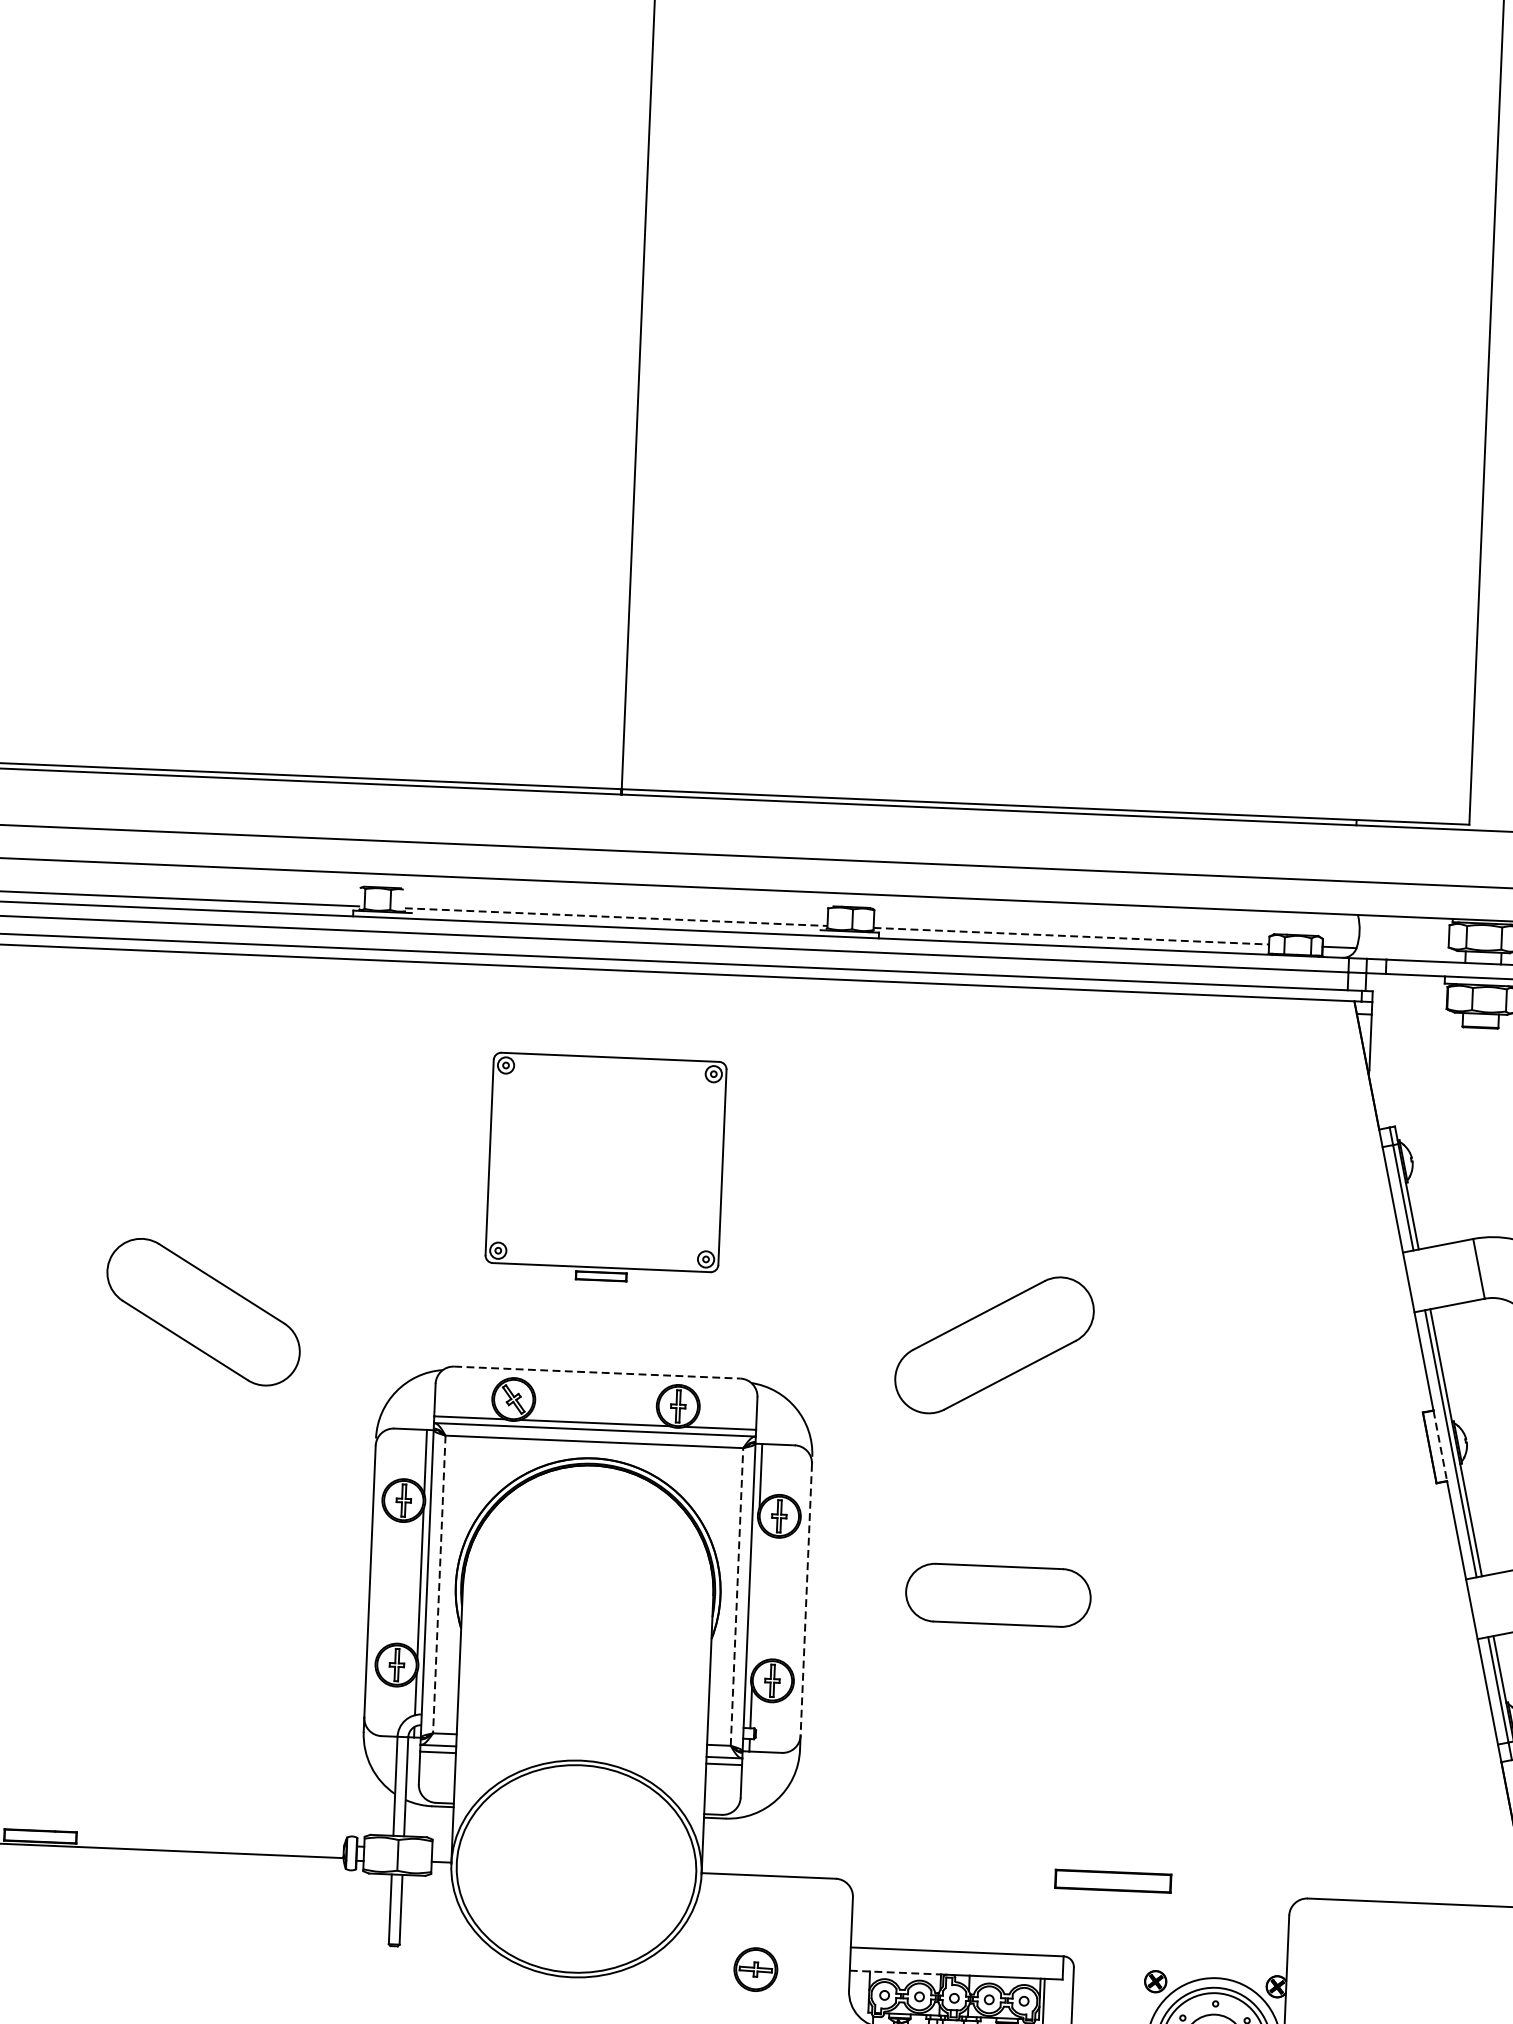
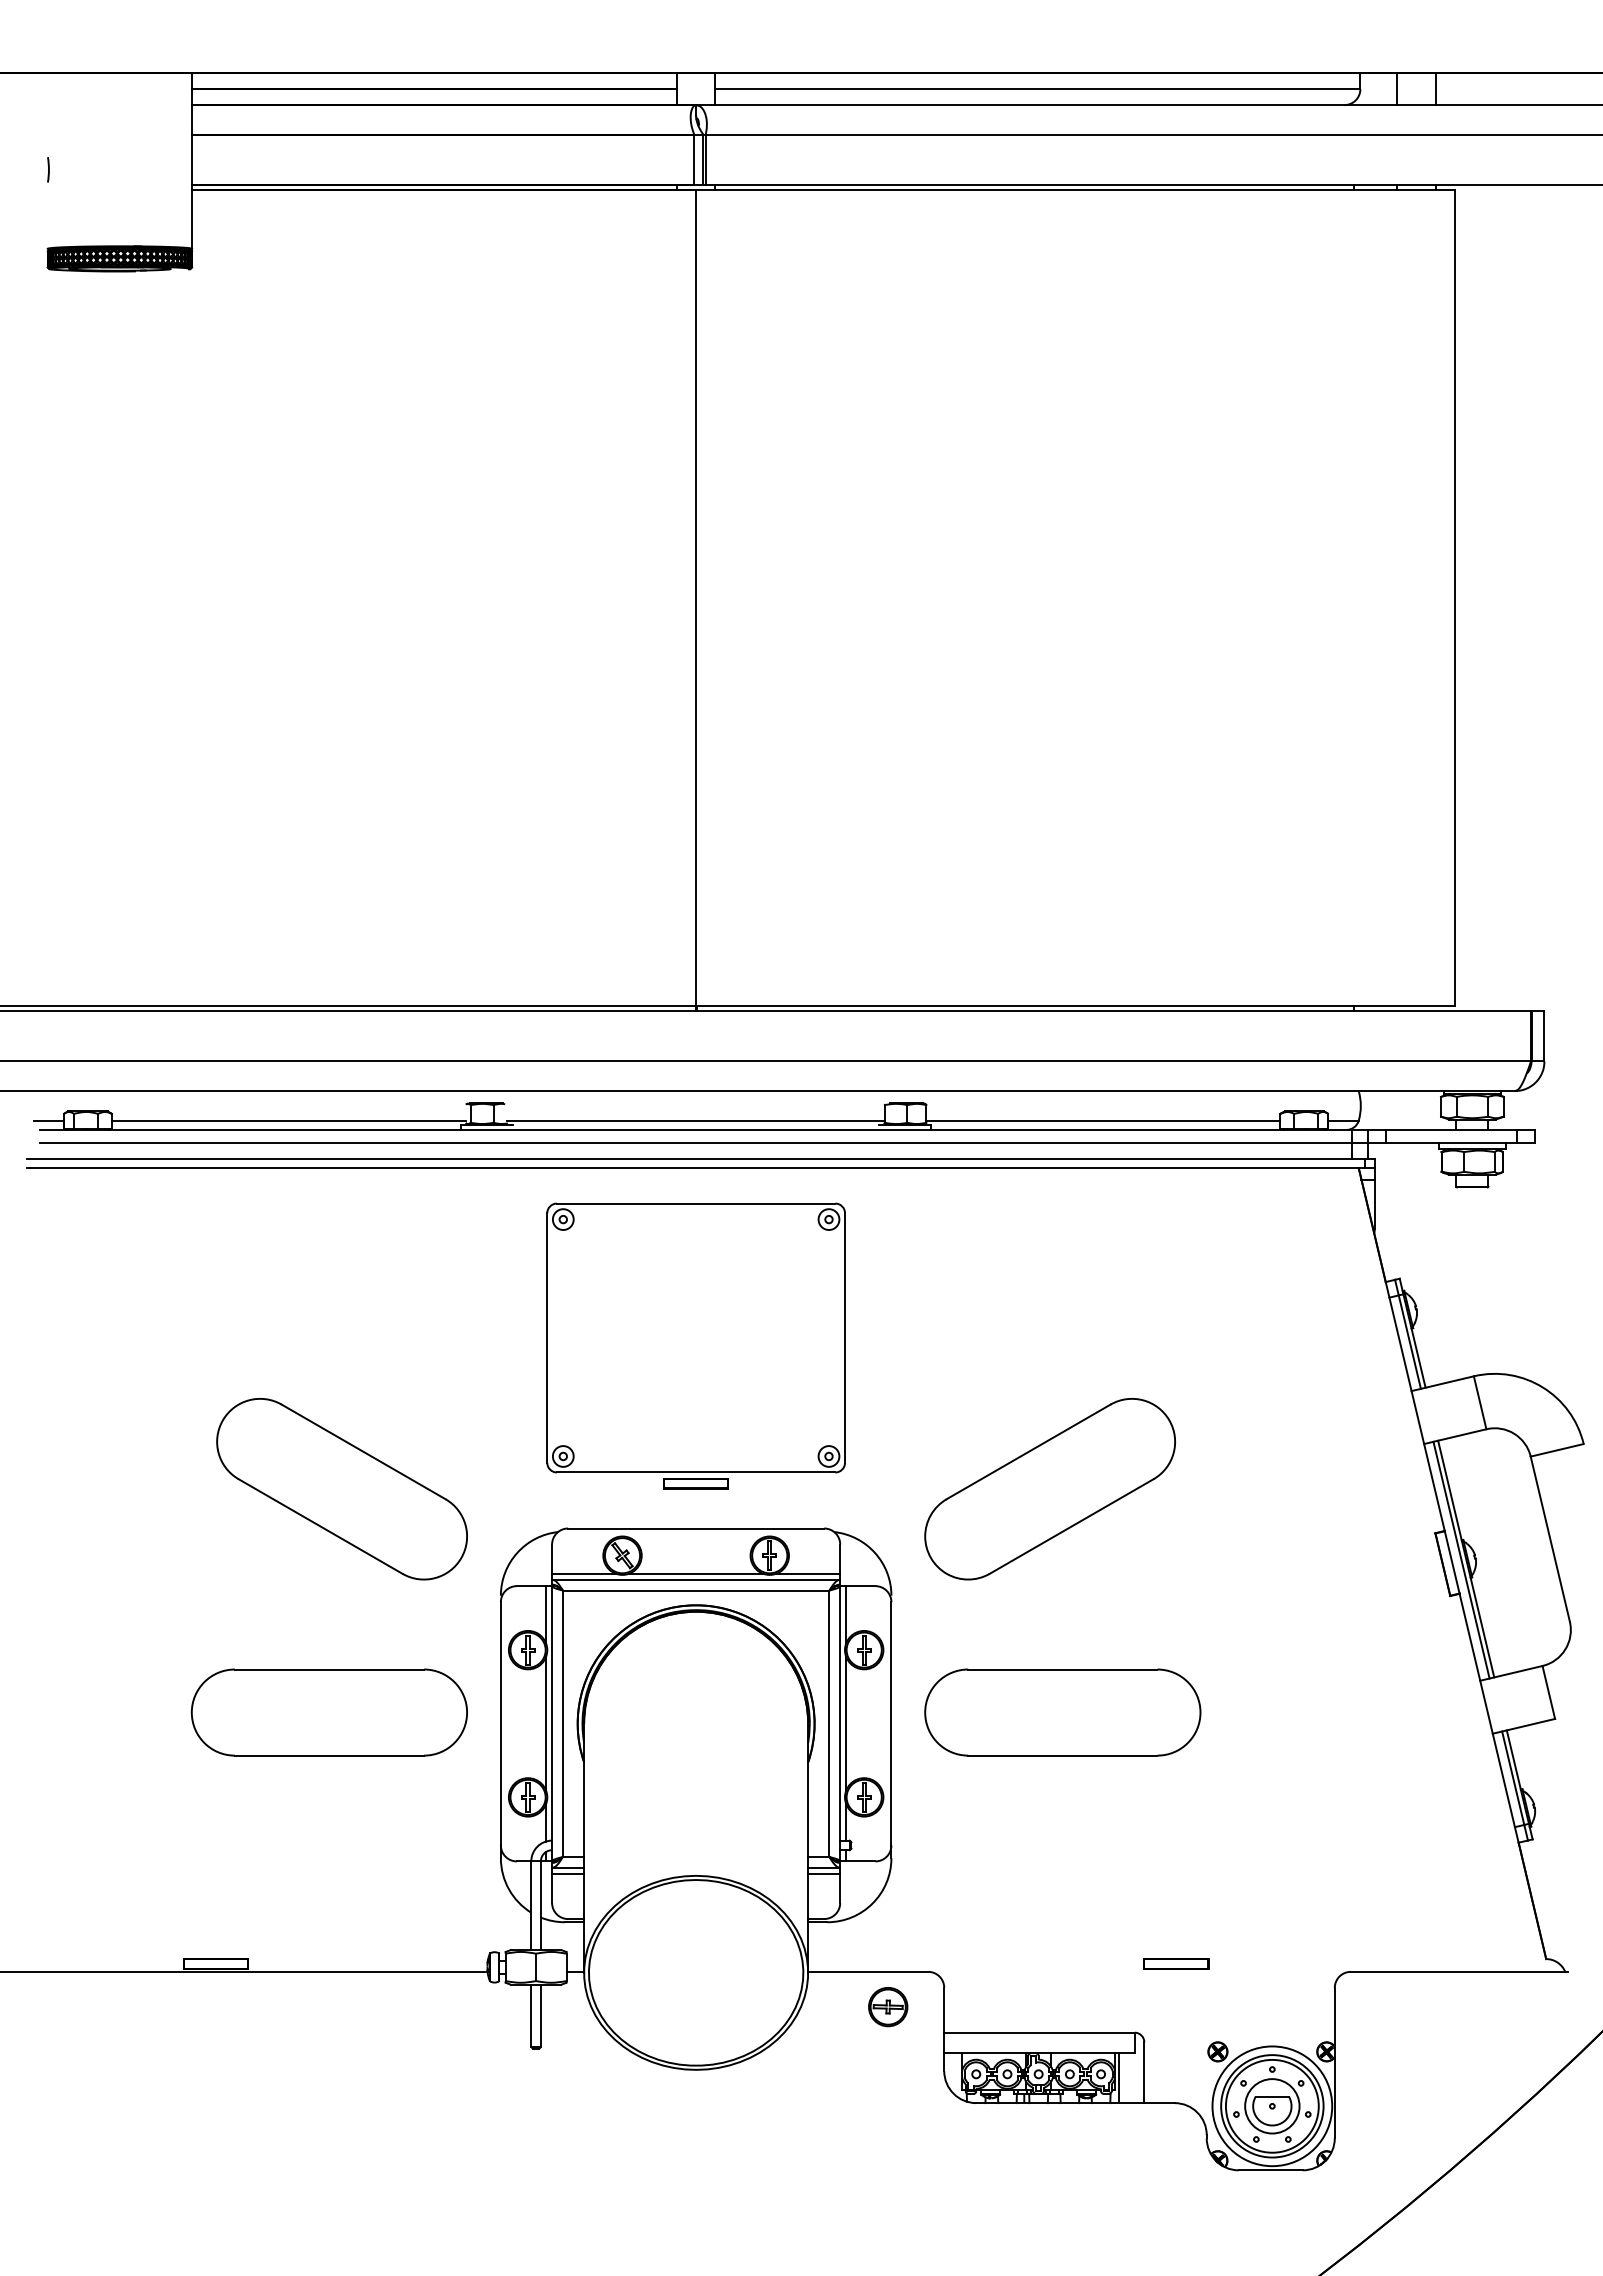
line: (615, 916) -> (695, 1120), dashed -> solid
line: (1071, 935) -> (1103, 1120), dashed -> solid
part: (605, 1168) -> (695, 1345), size x1.43
part: (202, 1312) -> (341, 1489), size x1.43
part: (993, 1345) -> (1049, 1489), size x1.43
line: (597, 1372) -> (696, 1528), dashed -> solid
line: (1440, 1445) -> (1452, 1562), dashed -> solid
part: (177, 1560) -> (328, 1712), added
line: (438, 1585) -> (562, 1724), dashed -> solid
part: (997, 1595) -> (1062, 1712), size x1.67
line: (737, 1596) -> (829, 1723), dashed -> solid
line: (756, 1597) -> (846, 1723), added
line: (806, 1599) -> (891, 1723), dashed -> solid
part: (1113, 1881) -> (1176, 1963), size x0.62
part: (756, 1970) -> (888, 2007), moved
line: (895, 1972) -> (985, 2053), dashed -> solid

